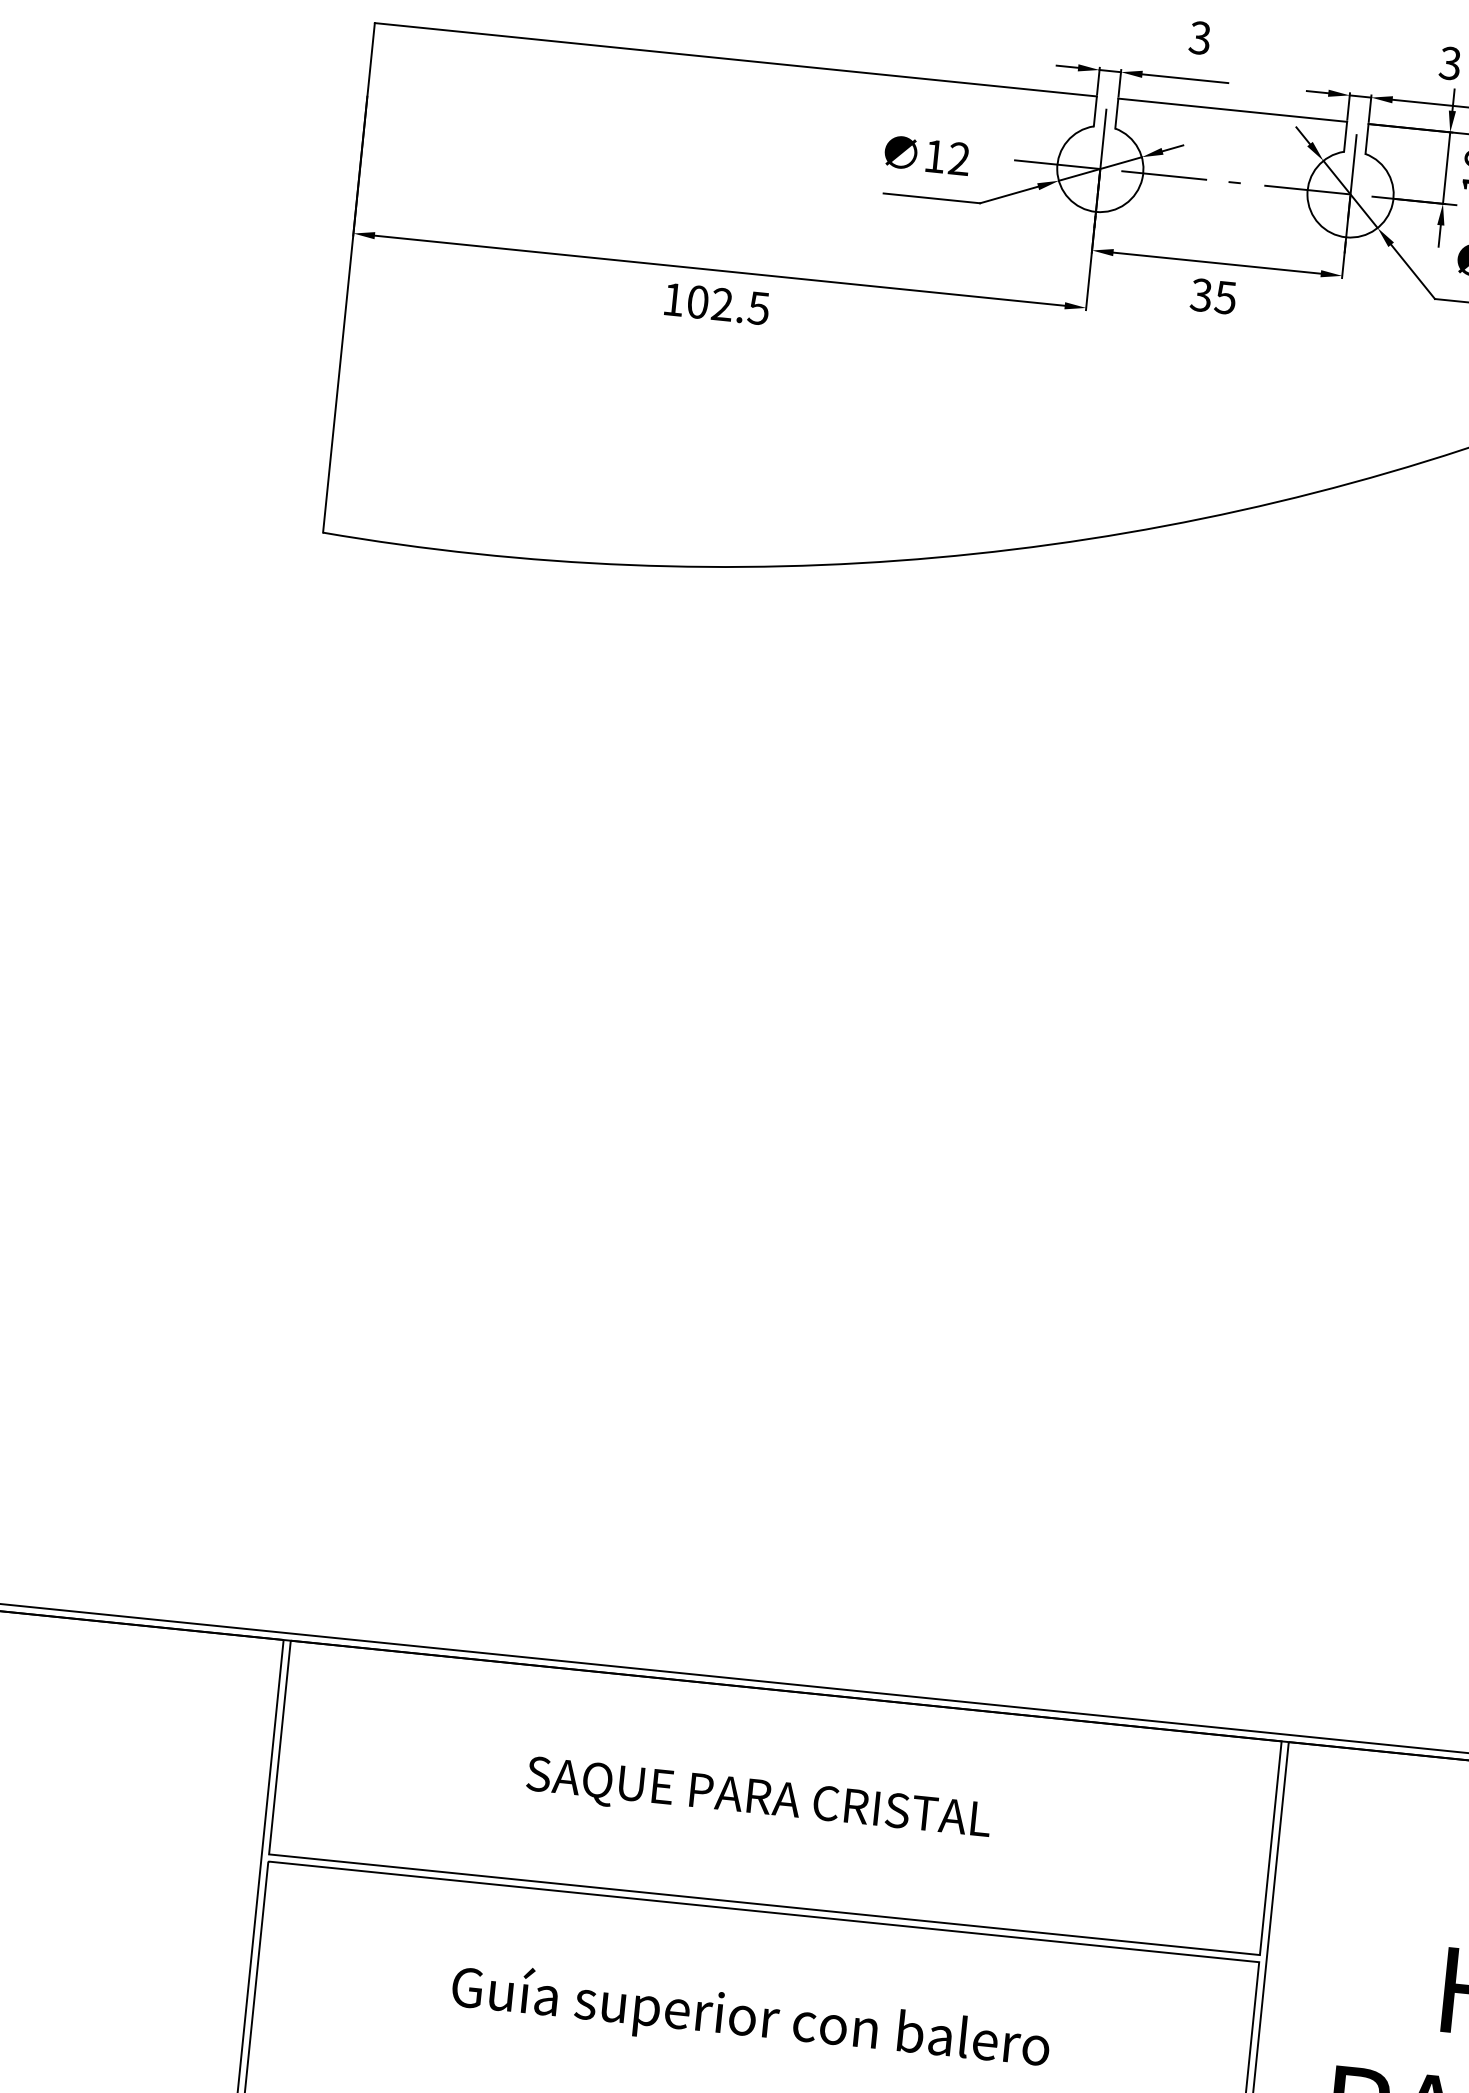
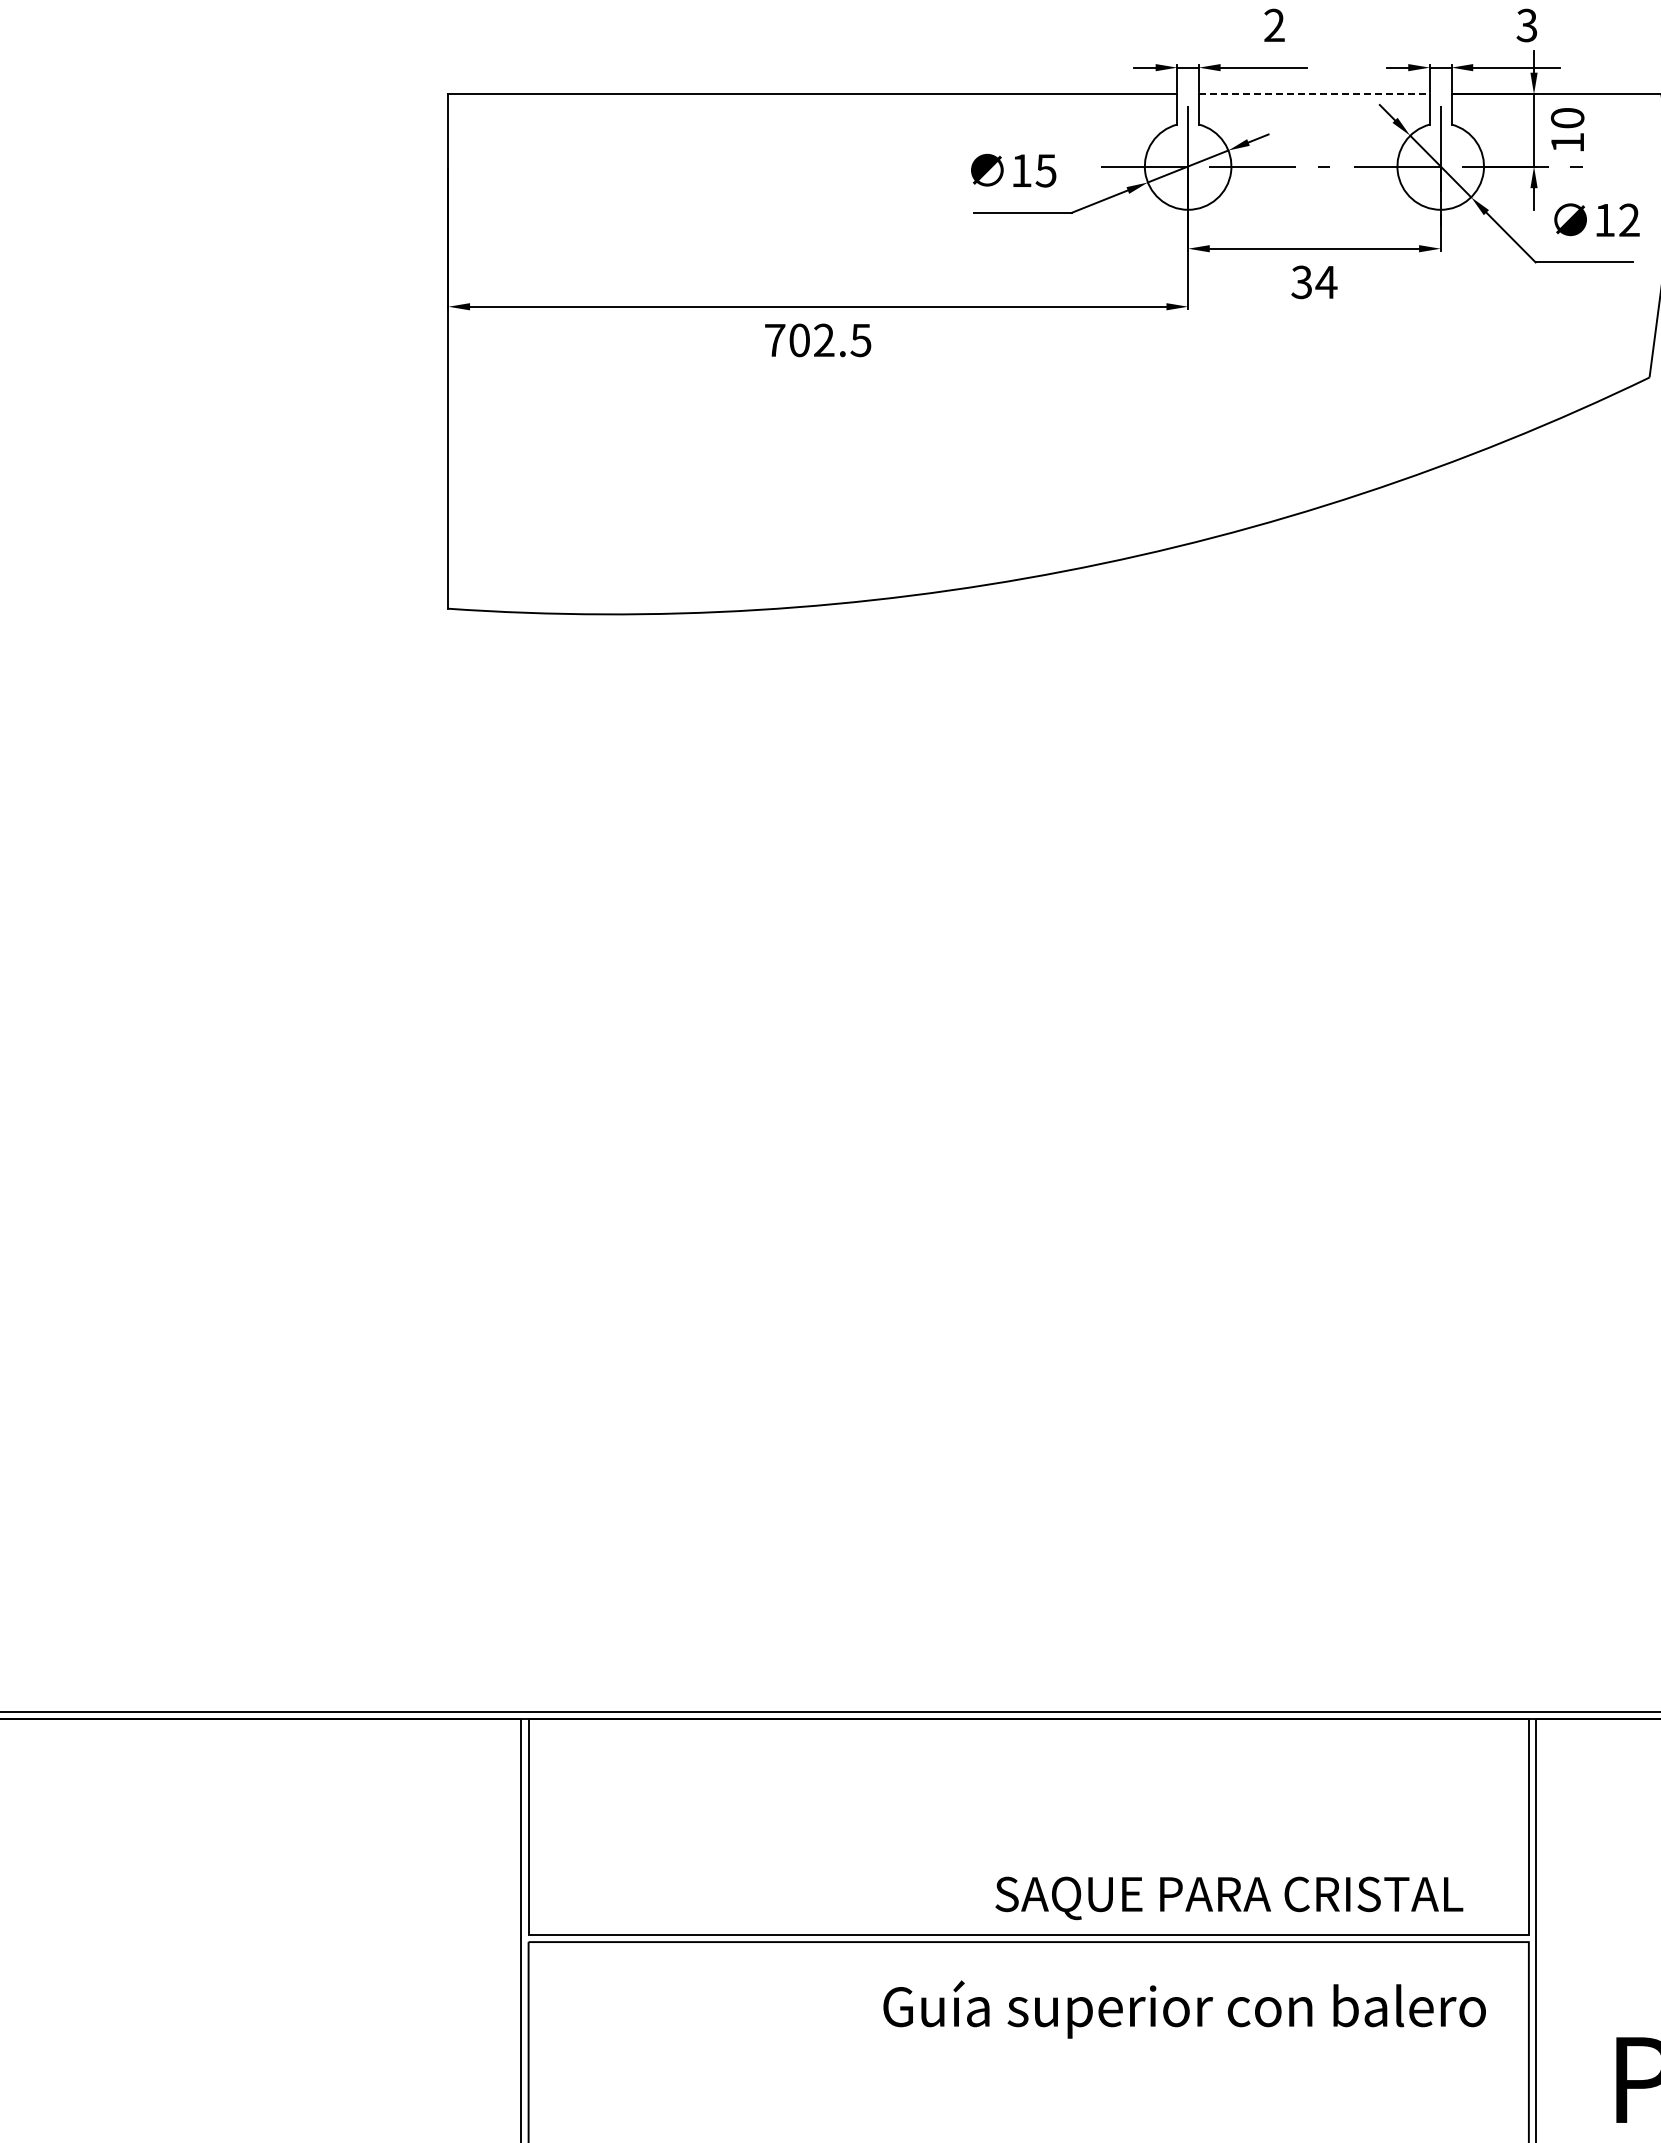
text: (1200, 38) -> (1274, 25), 3 -> 2
line: (1232, 110) -> (1314, 94), solid -> dashed
text: (958, 158) -> (1045, 170), 12 -> 15
text: (1225, 297) -> (1326, 282), 35 -> 34
text: (674, 299) -> (775, 340), 102.5 -> 702.5
text: (758, 1800) -> (1229, 1898), moved
text: (750, 2019) -> (1184, 2009), moved

